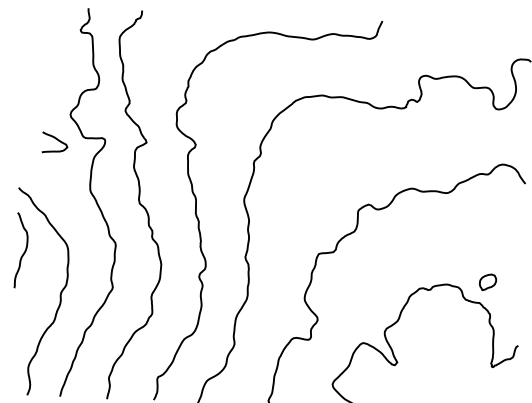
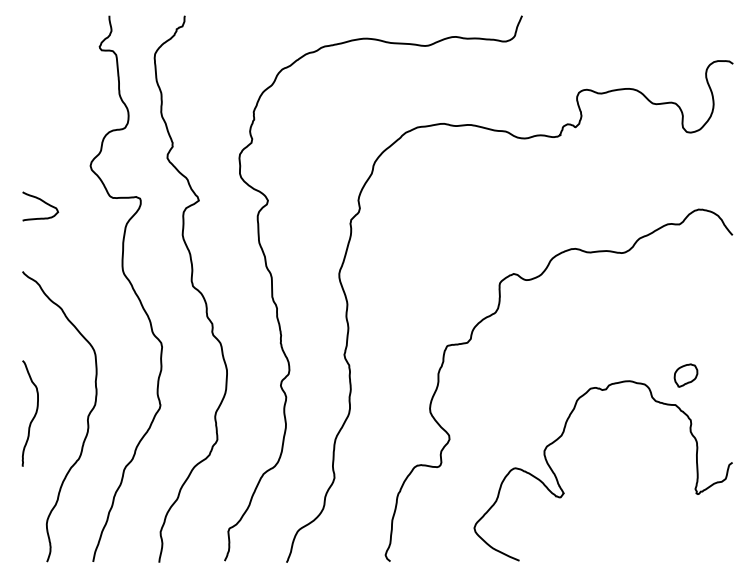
curve: (57, 140) -> (43, 202), moved
curve: (23, 252) -> (33, 416), moved

